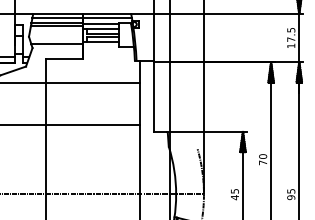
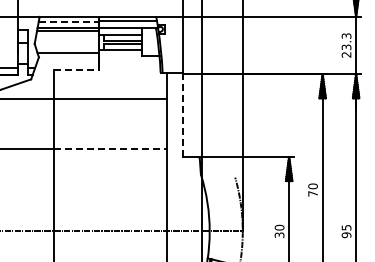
line: (58, 17) -> (69, 21), solid -> dashed
text: (291, 38) -> (346, 45), 17.5 -> 23.3
line: (64, 58) -> (76, 69), solid -> dashed
line: (154, 96) -> (183, 114), solid -> dashed
line: (93, 124) -> (111, 148), solid -> dashed
text: (234, 194) -> (279, 231), 45 -> 30

